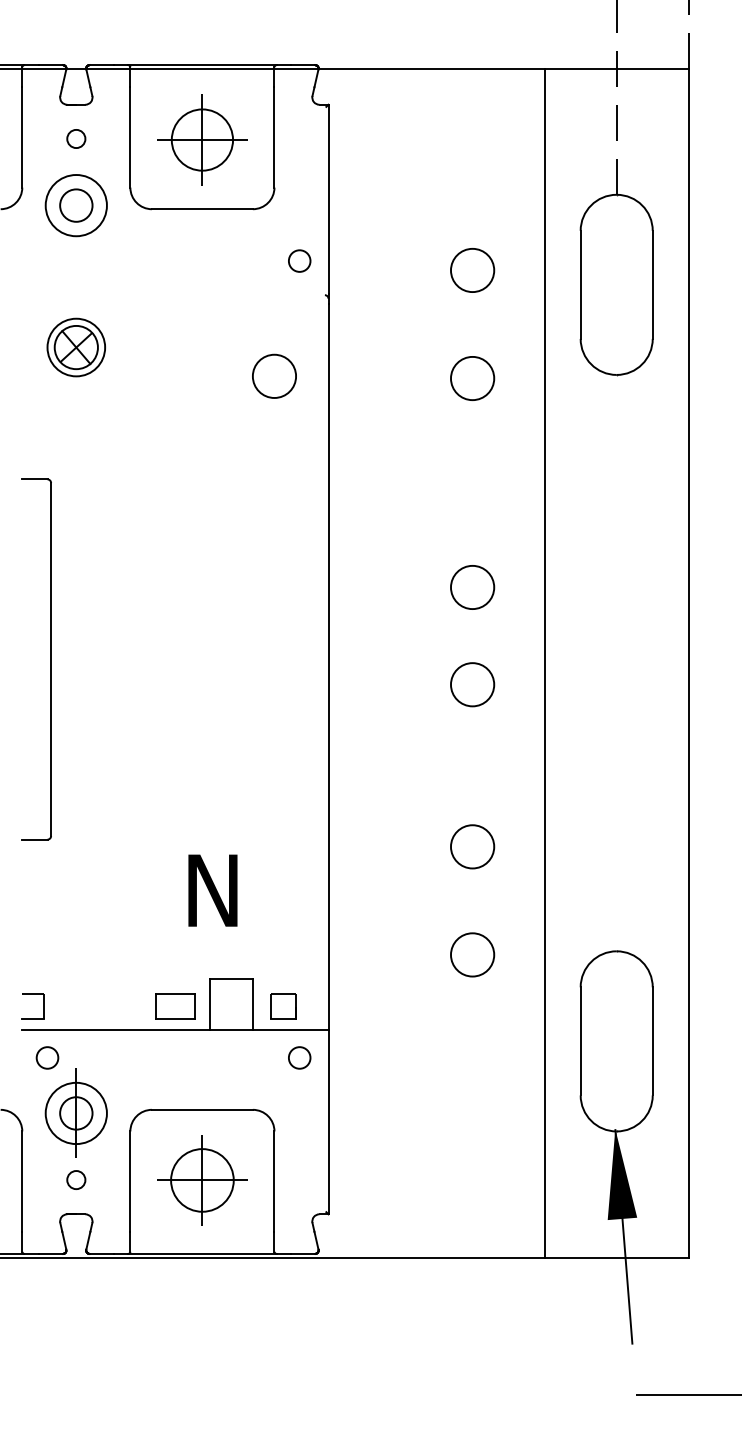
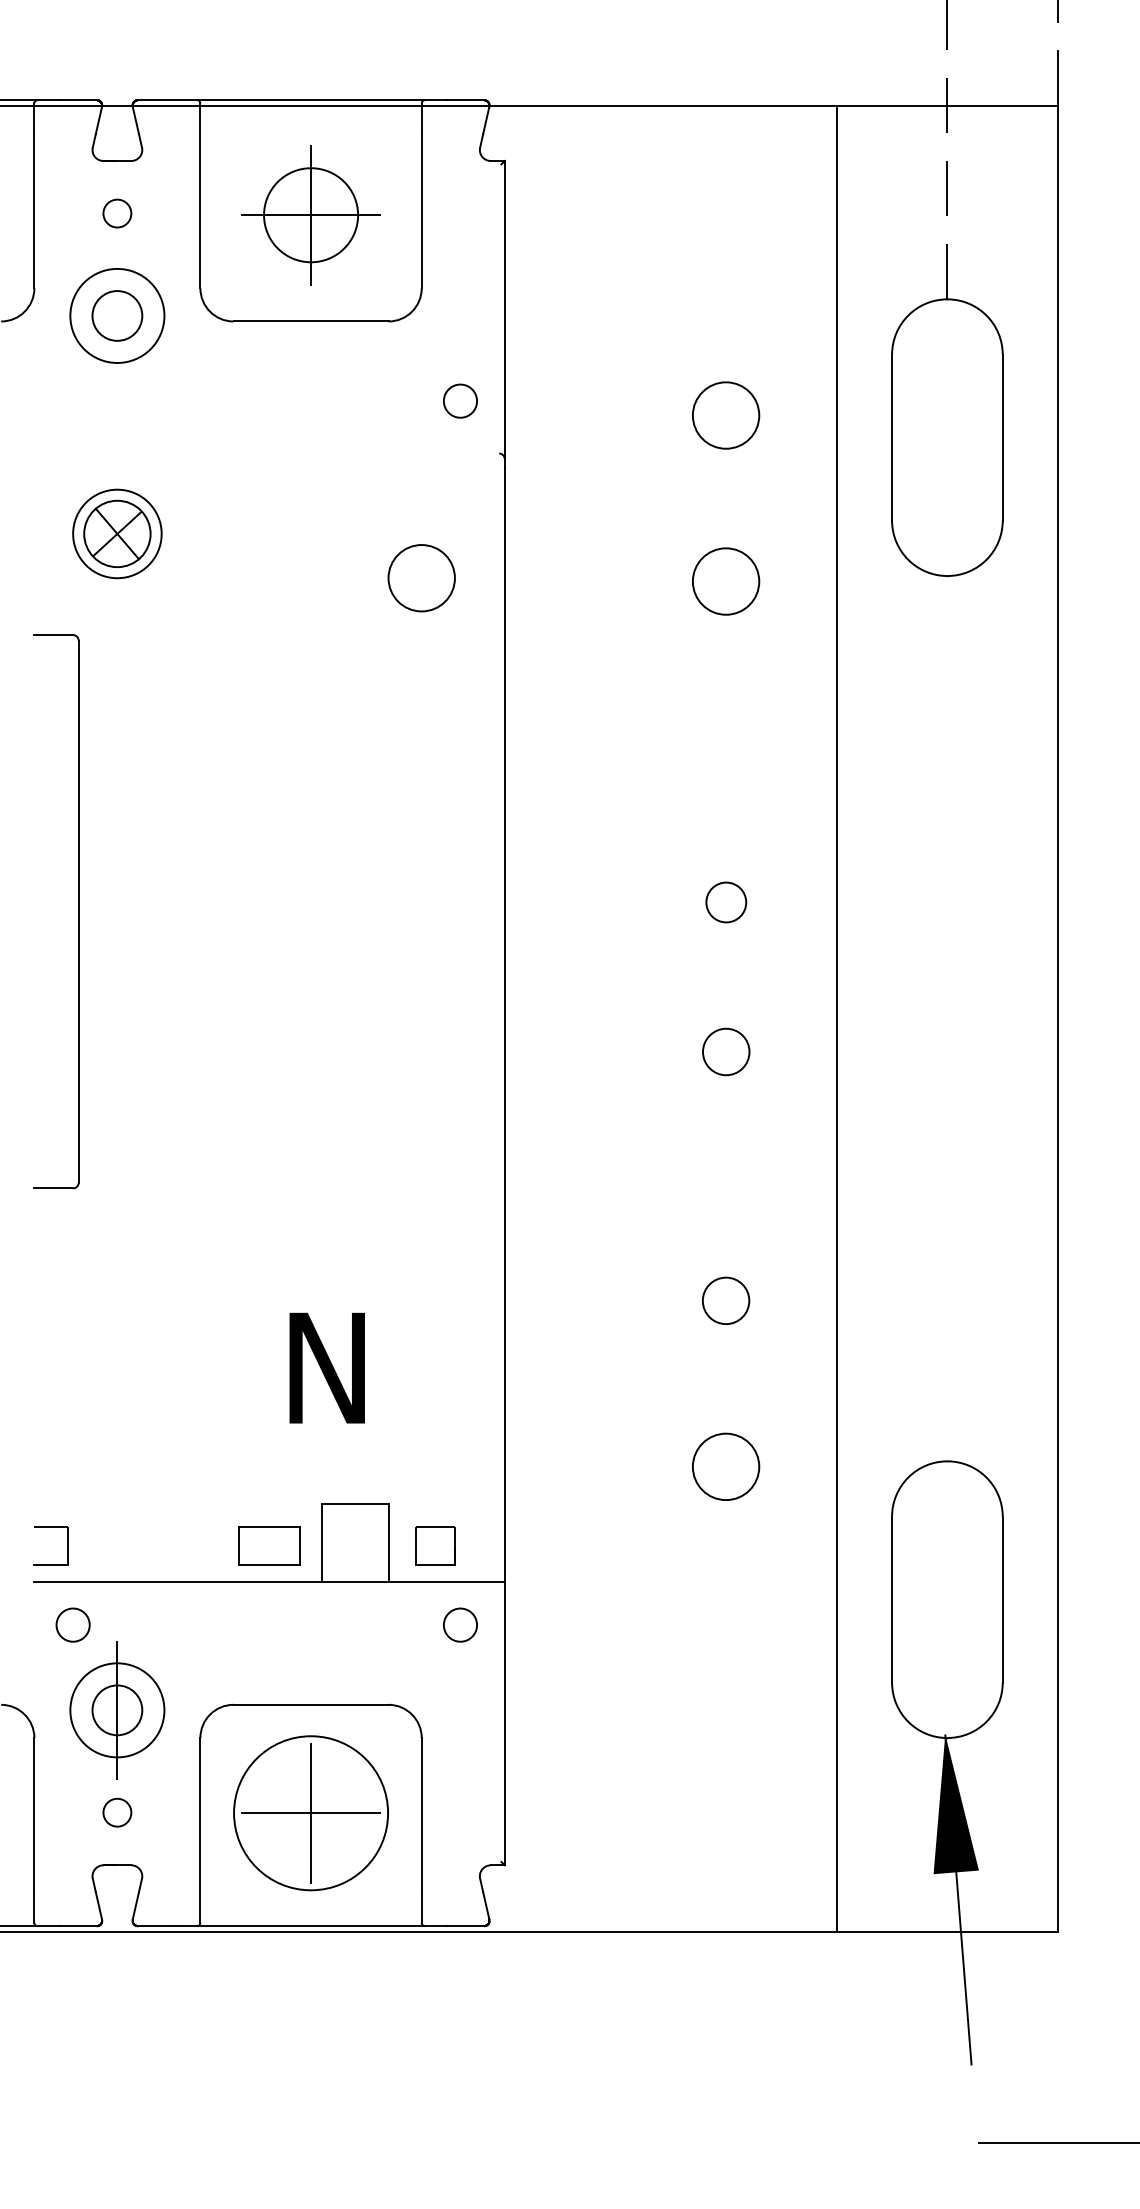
circle: (472, 587) -> (725, 902), size x0.6
part: (50, 659) -> (77, 911), moved
circle: (472, 684) -> (725, 1051), size x0.7
circle: (472, 846) -> (725, 1300), size x0.7
circle: (202, 1180) -> (311, 1813), size x1.6

